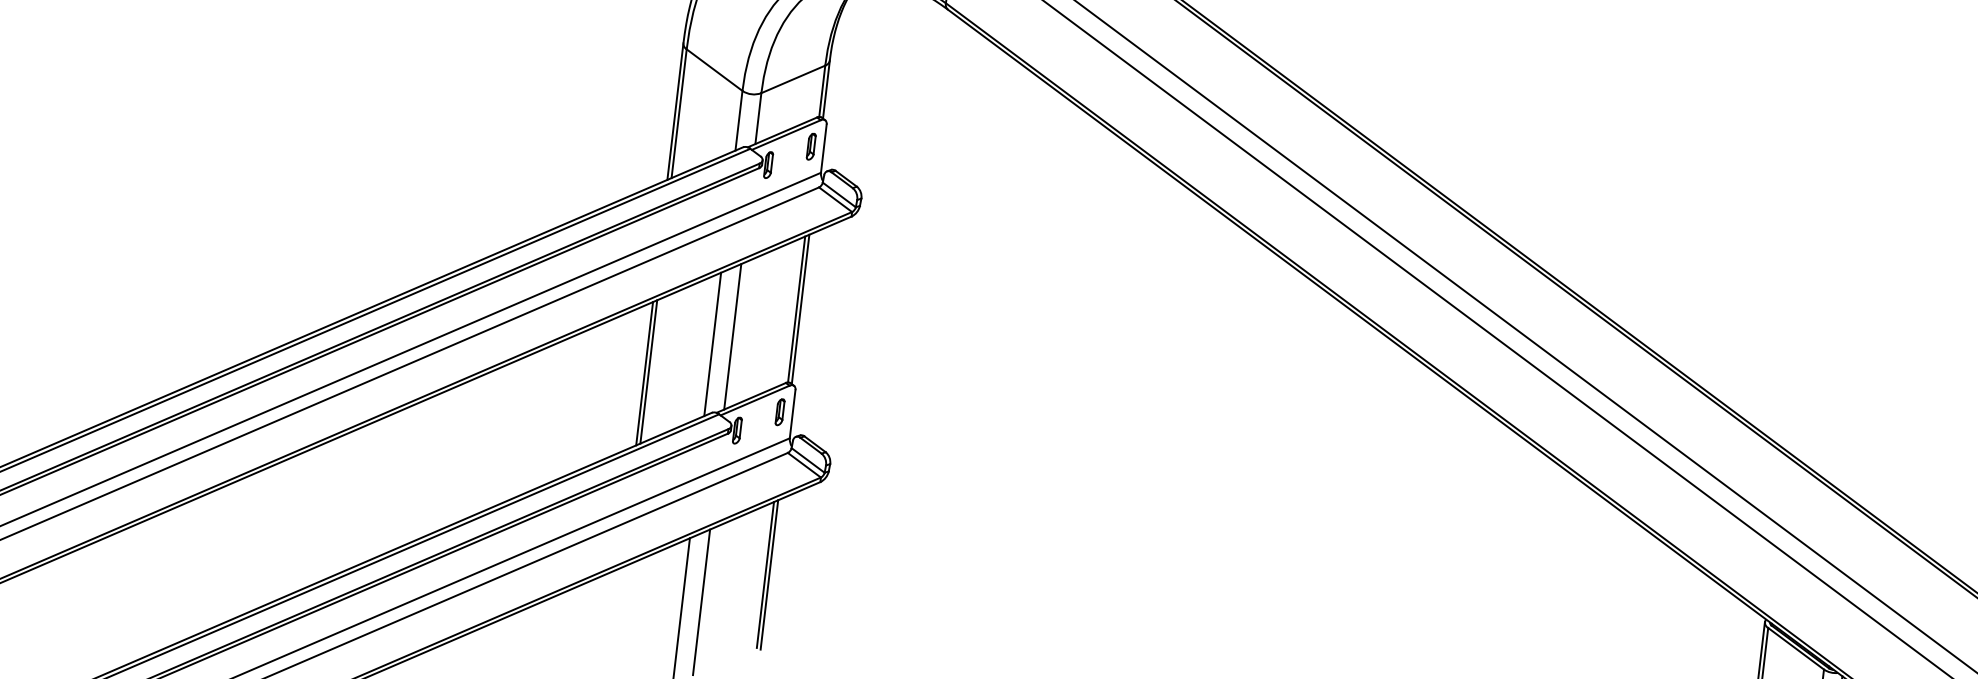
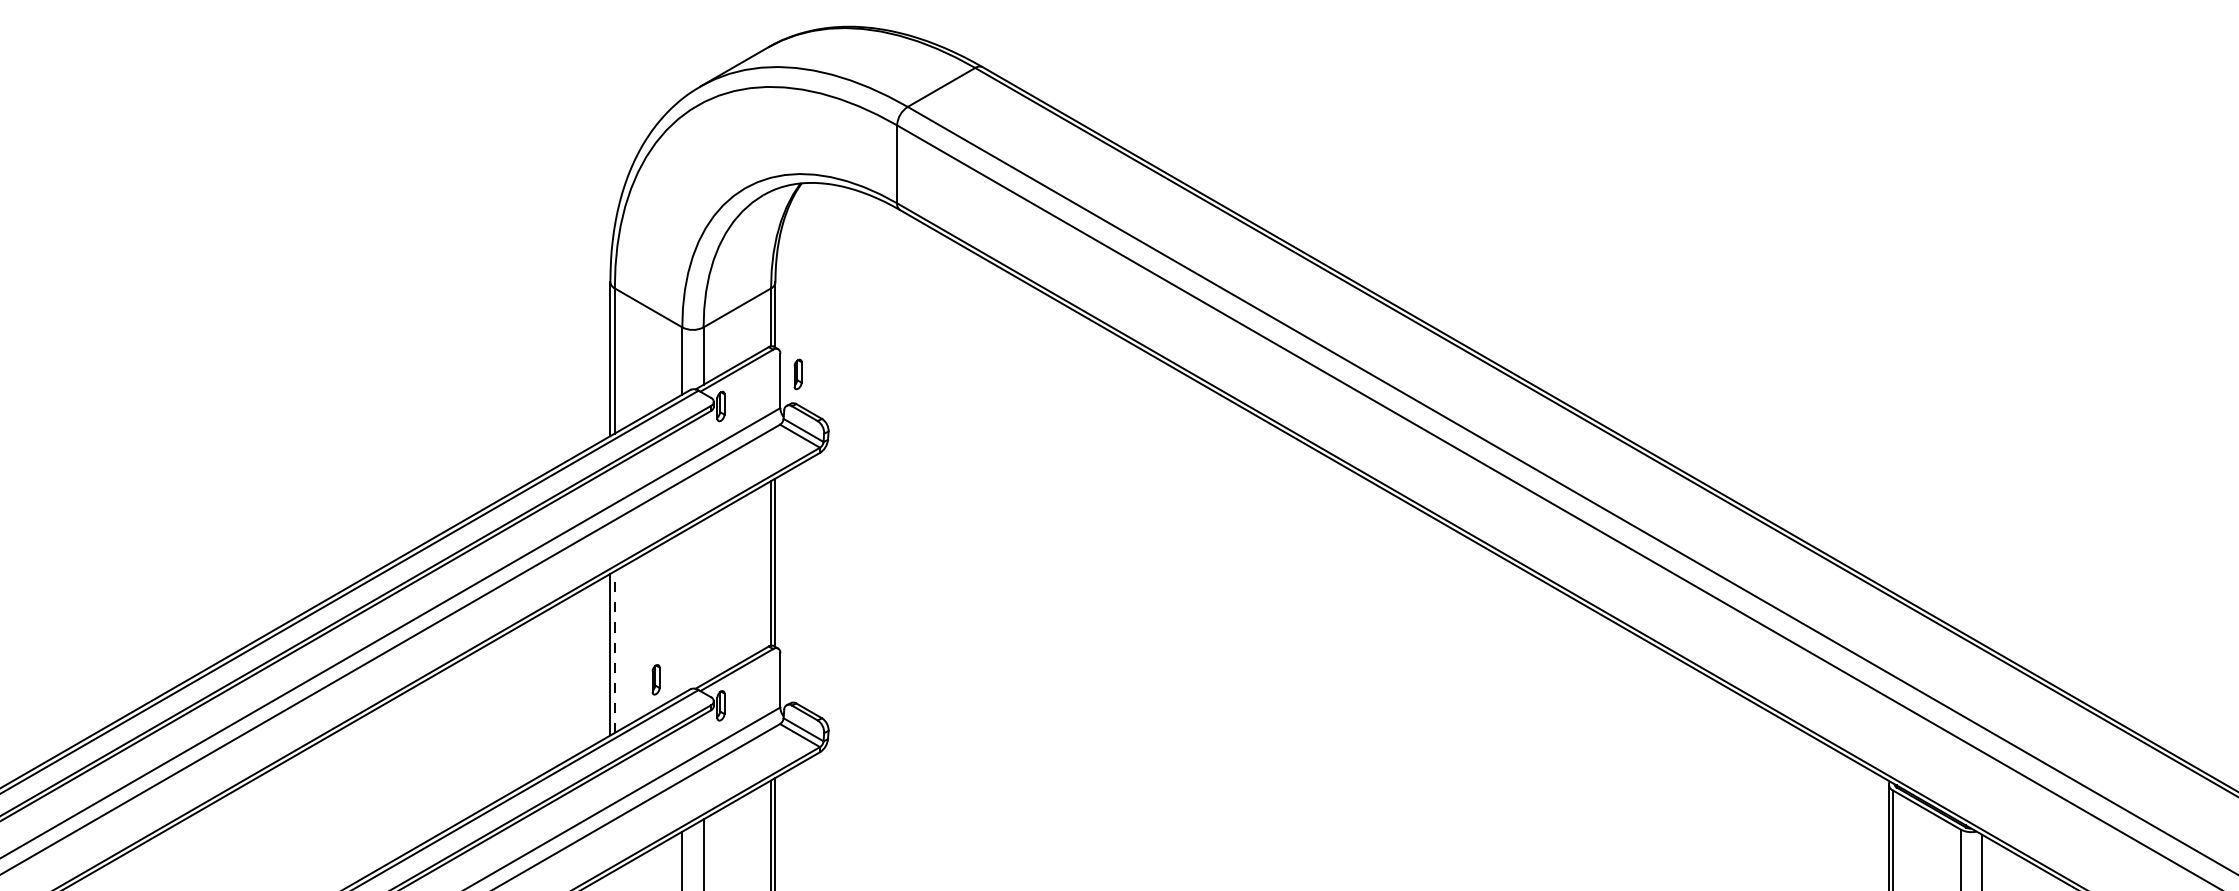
part: (810, 146) -> (797, 374), moved
line: (732, 337) -> (703, 602), removed
line: (712, 343) -> (682, 612), removed
line: (648, 372) -> (614, 652), solid -> dashed
part: (779, 411) -> (655, 679), moved

